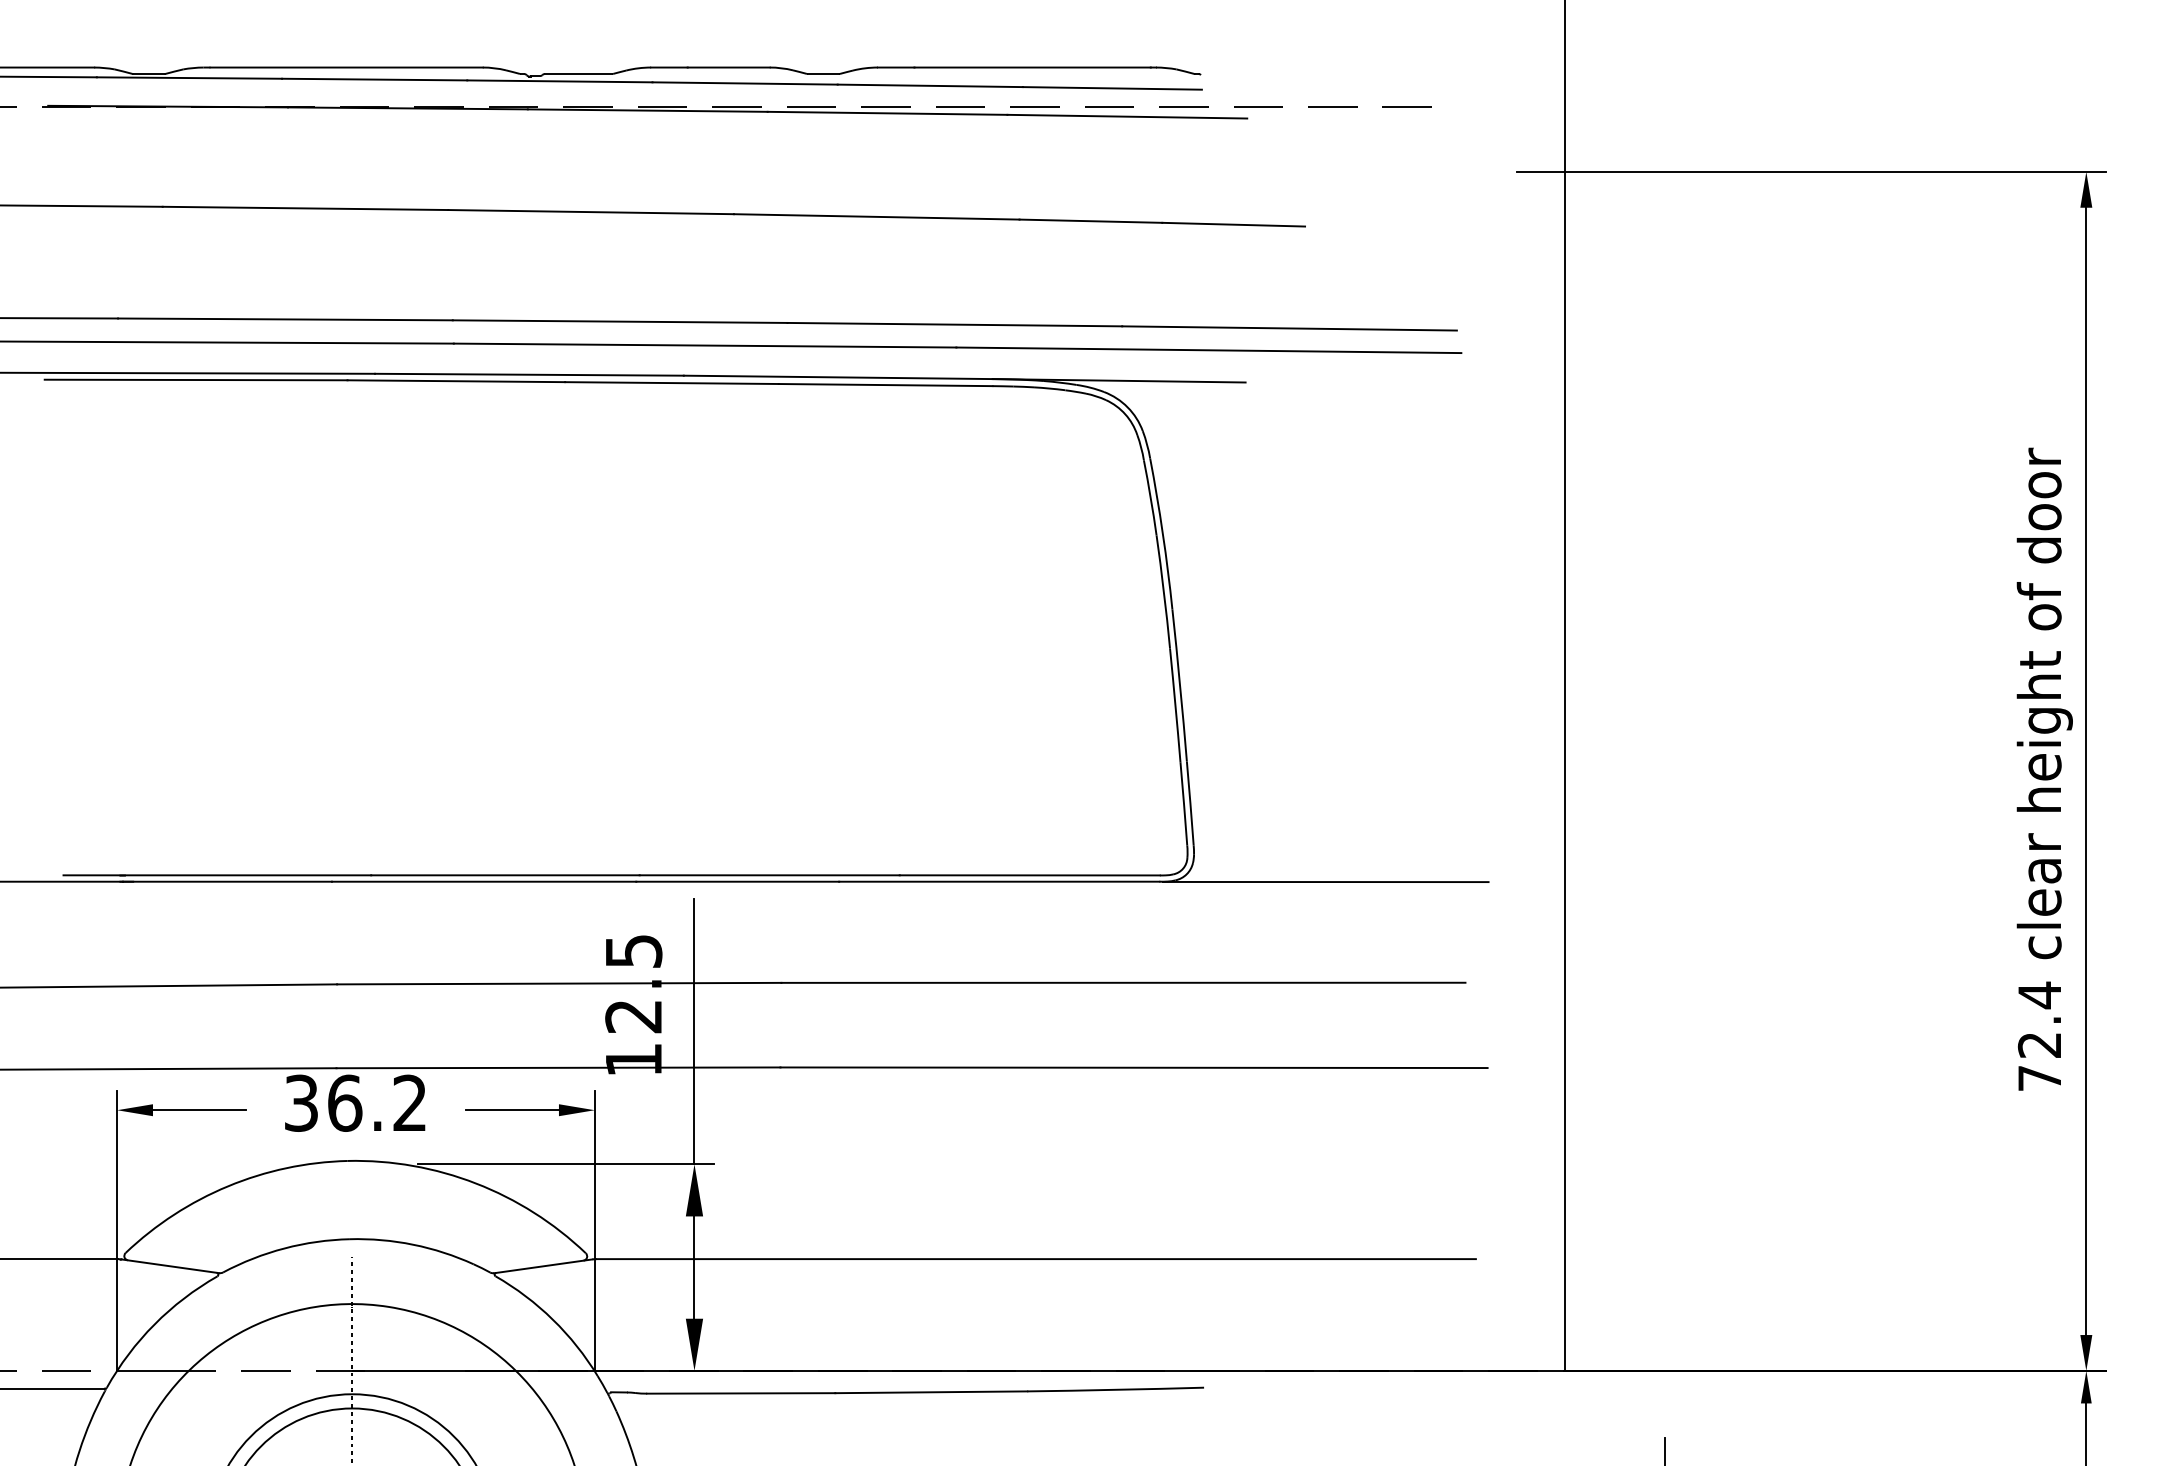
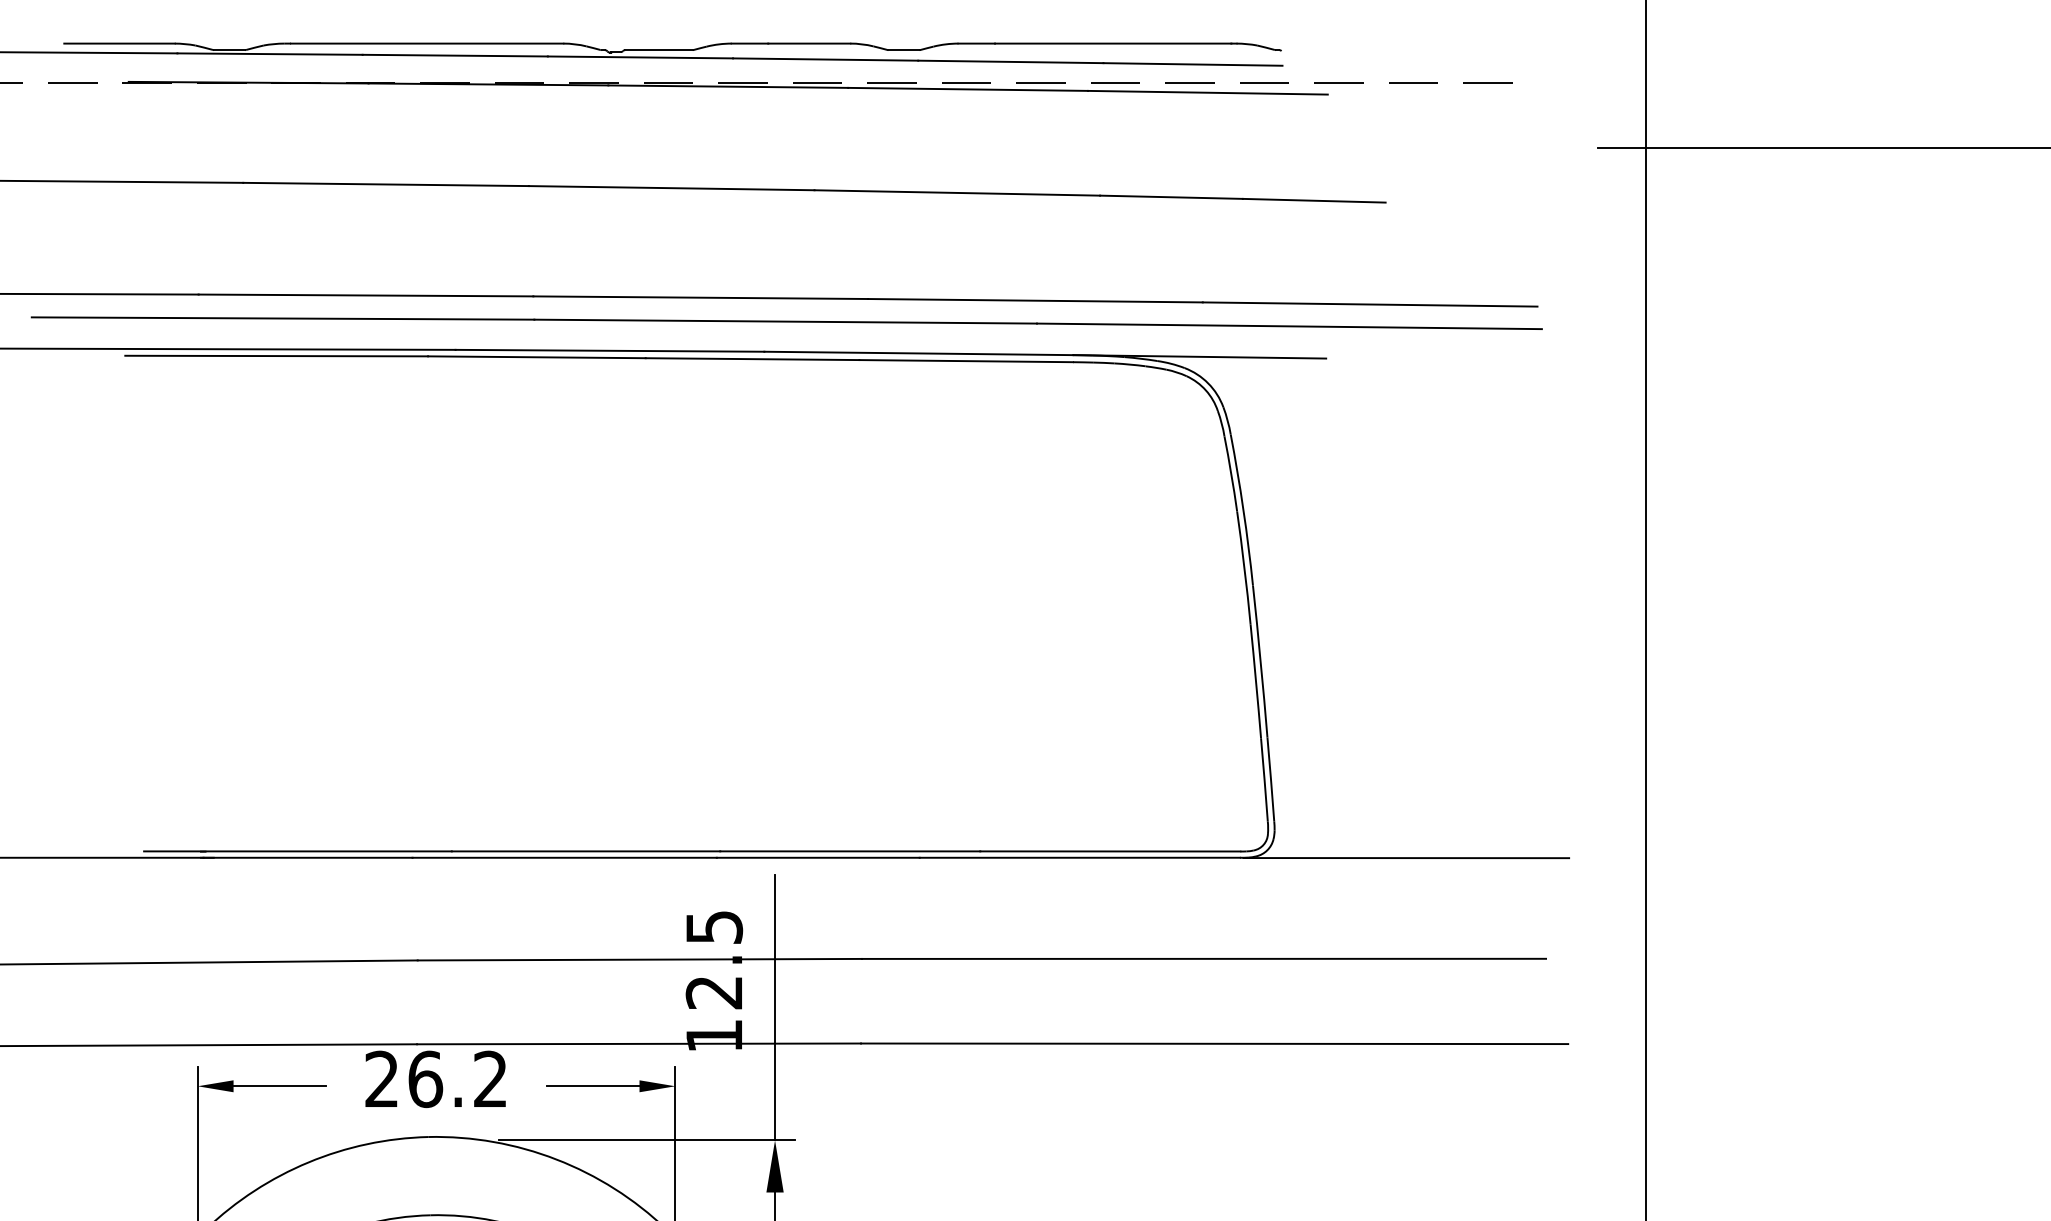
text: (301, 1102) -> (382, 1078), 36.2 -> 26.2

